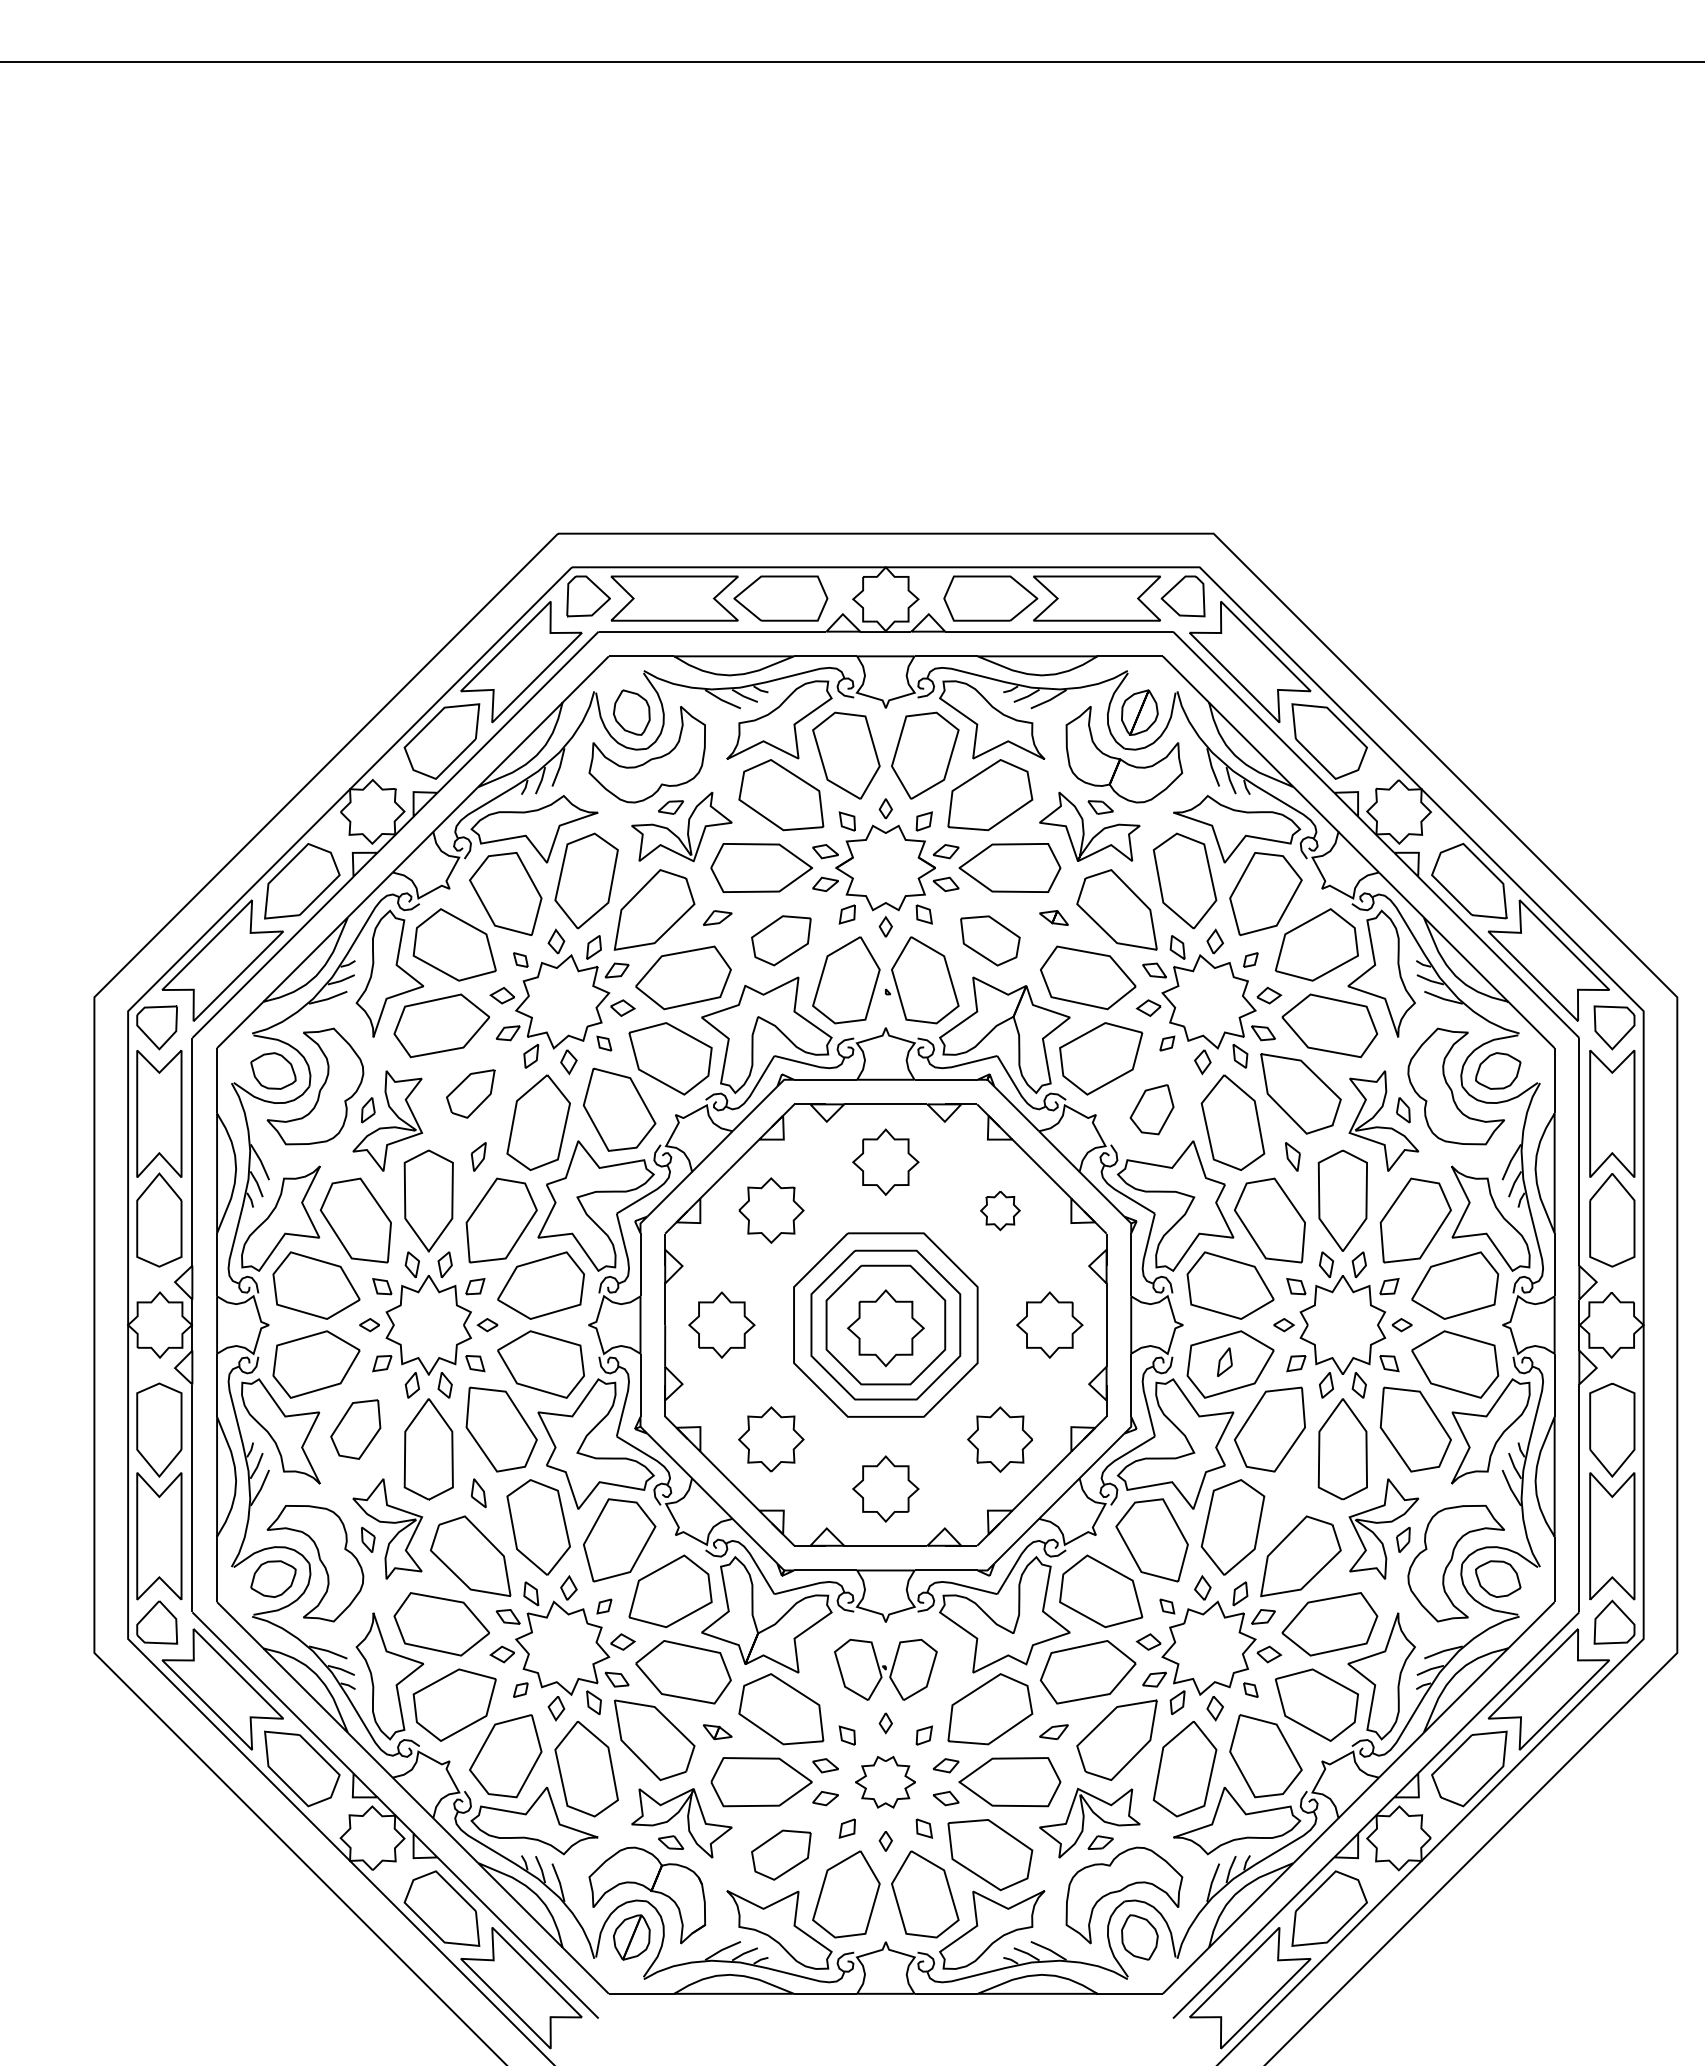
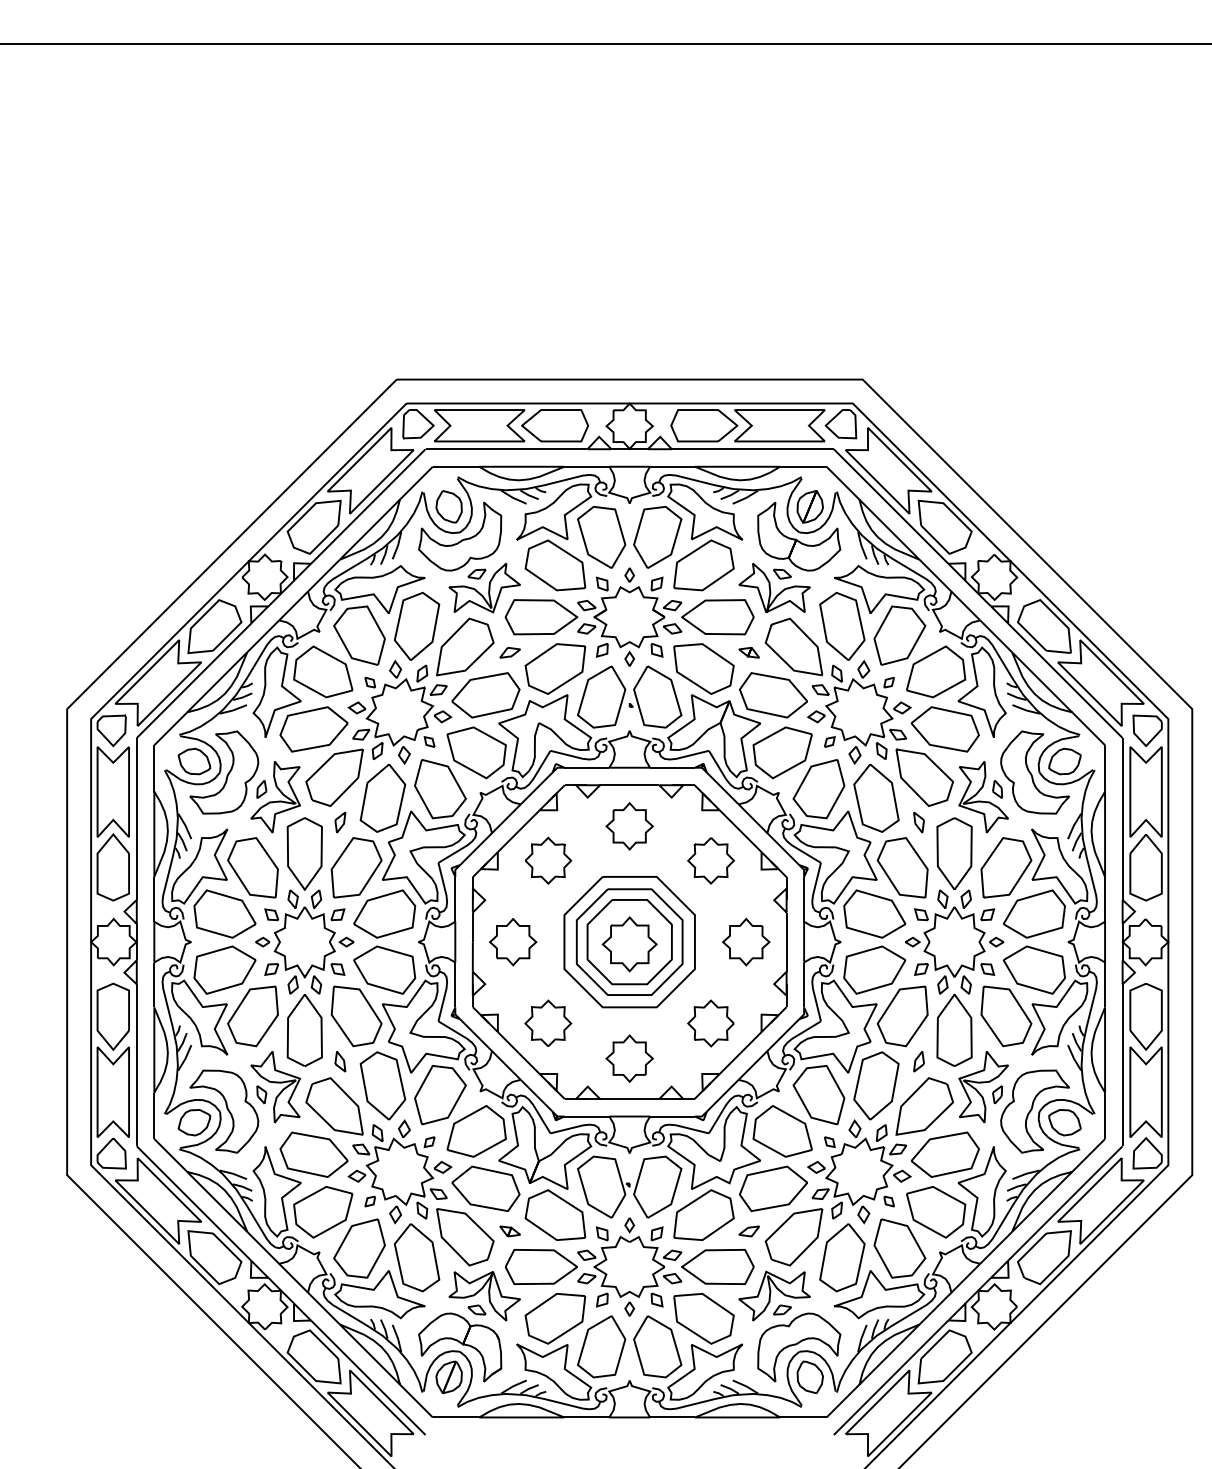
part: (781, 940) -> (555, 668), size x1.43
part: (990, 940) -> (704, 668), size x1.43
part: (470, 1093) -> (334, 777), size x1.67
part: (1151, 1109) -> (818, 788), size x1.67
part: (1000, 1210) -> (711, 860), size x1.67
part: (1224, 1362) -> (918, 1061), moved
part: (355, 1429) -> (252, 1016), size x1.43
part: (885, 1669) -> (629, 1186), size x1.43
part: (885, 1782) -> (629, 1267), size x1.67
part: (781, 1855) -> (555, 1319), size x1.43

